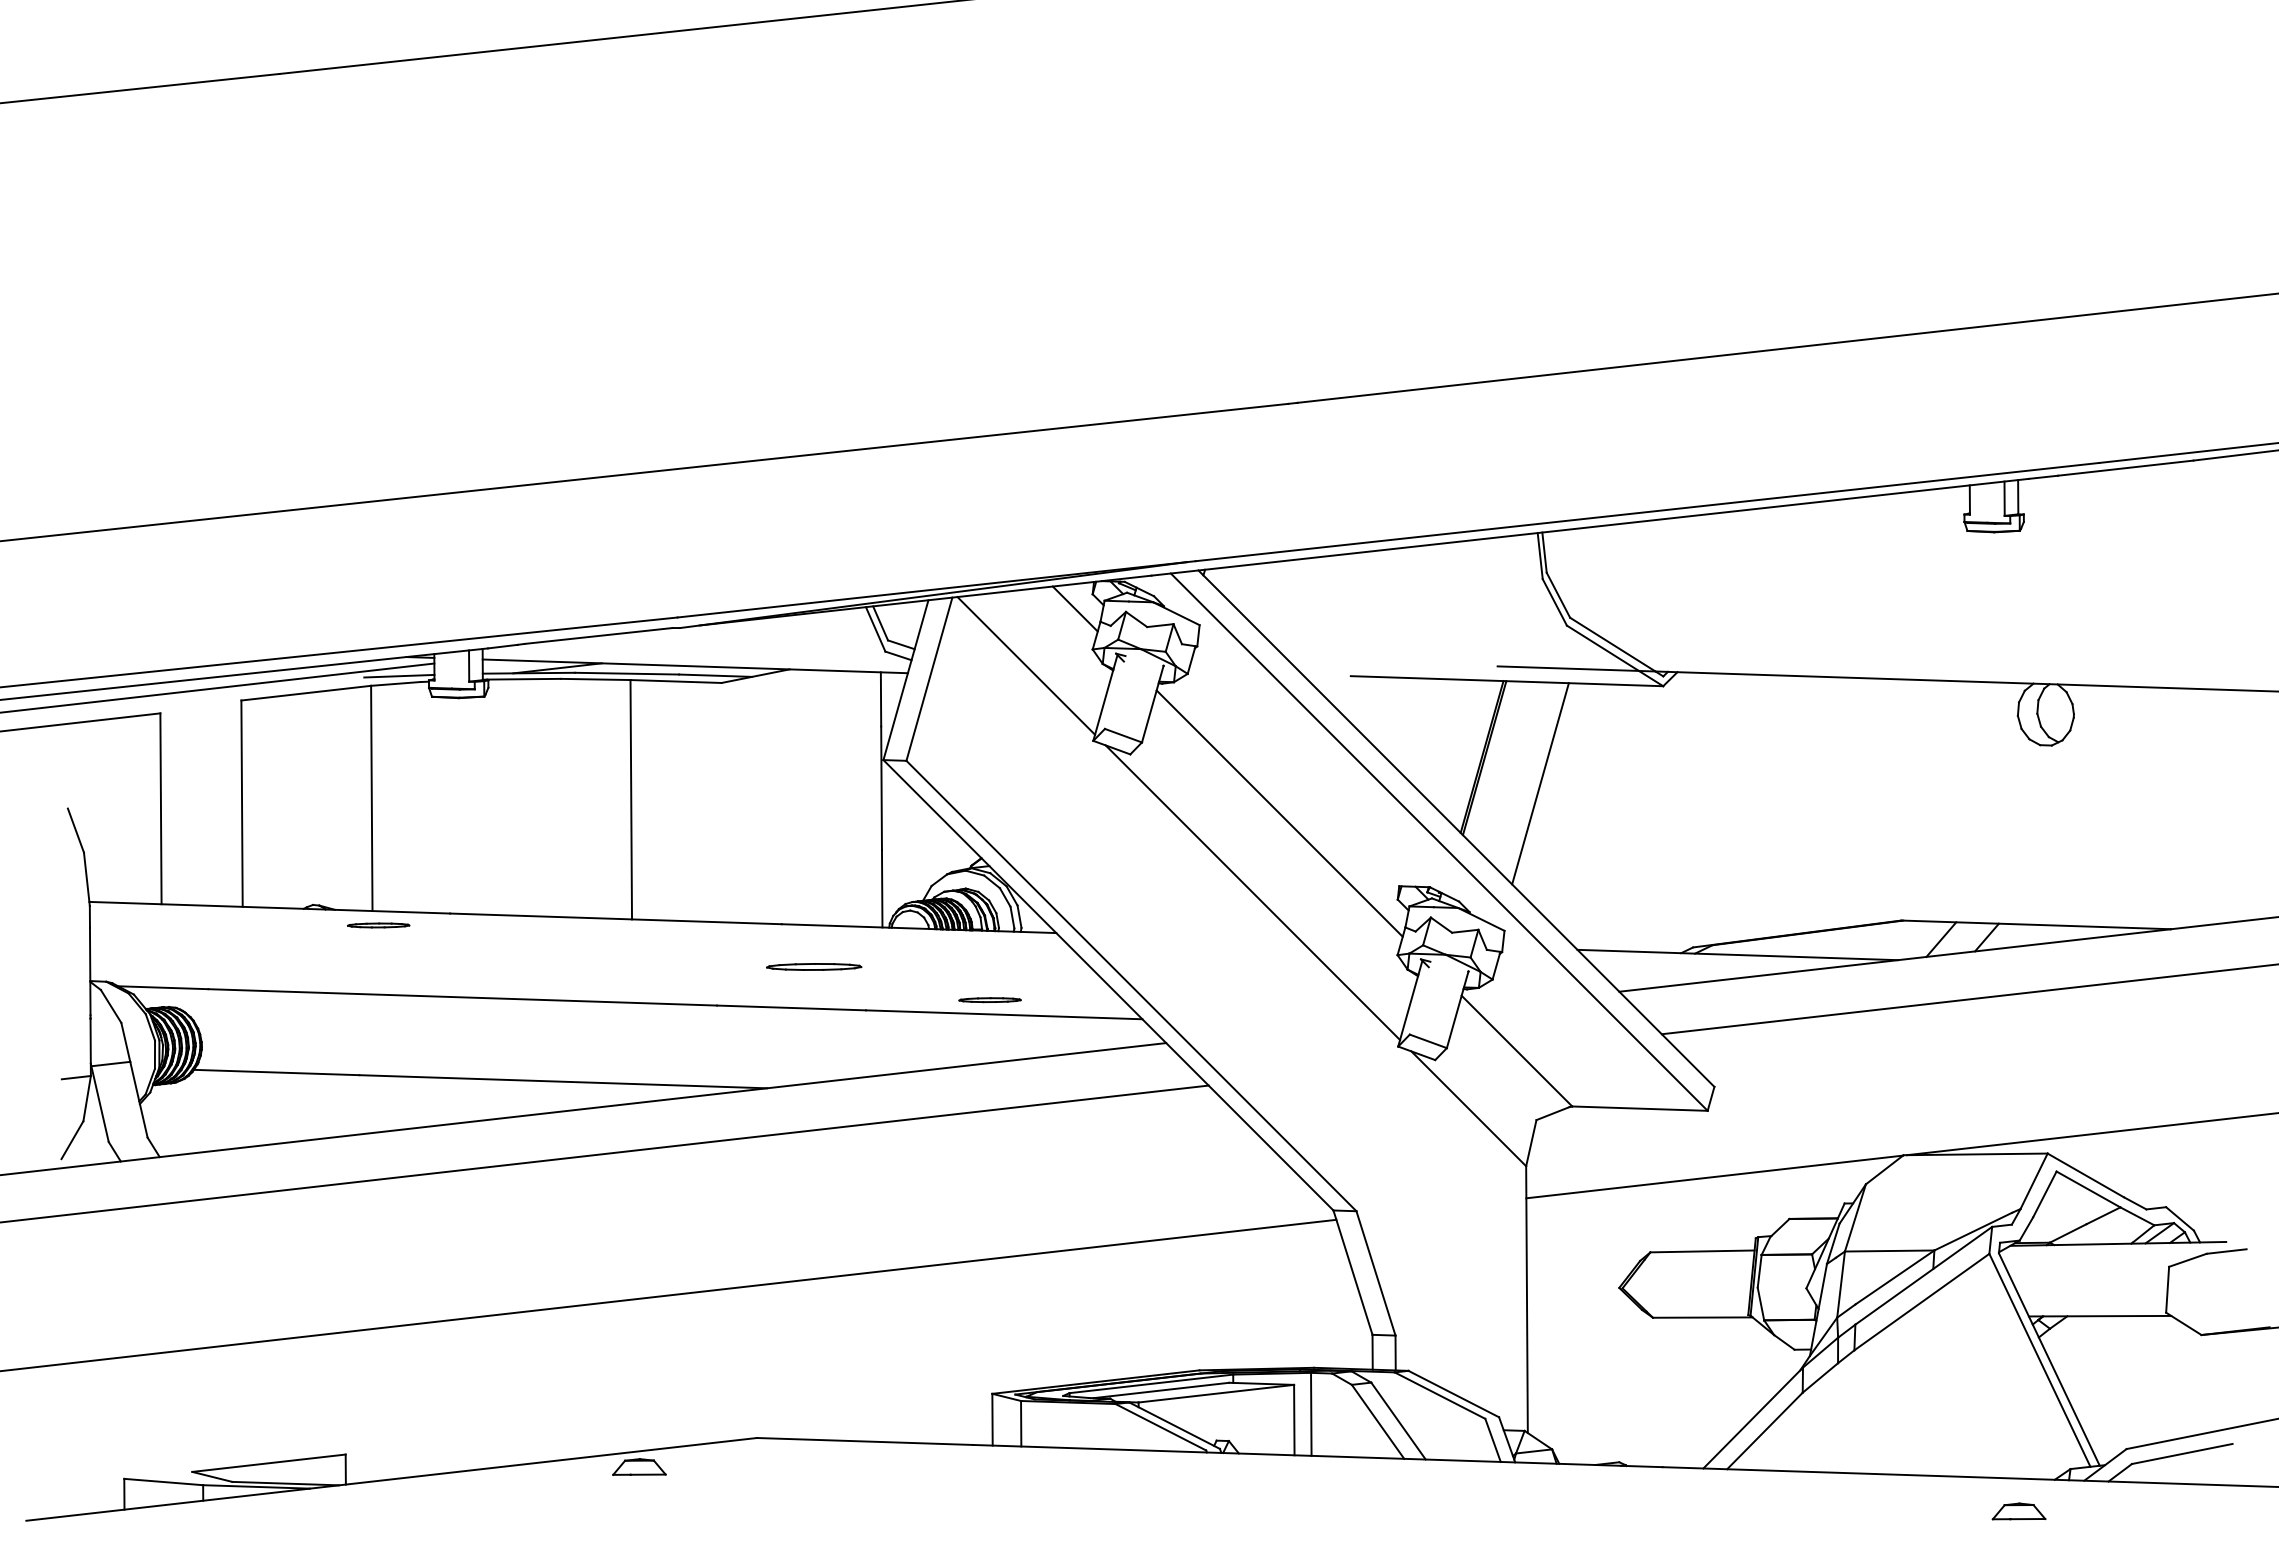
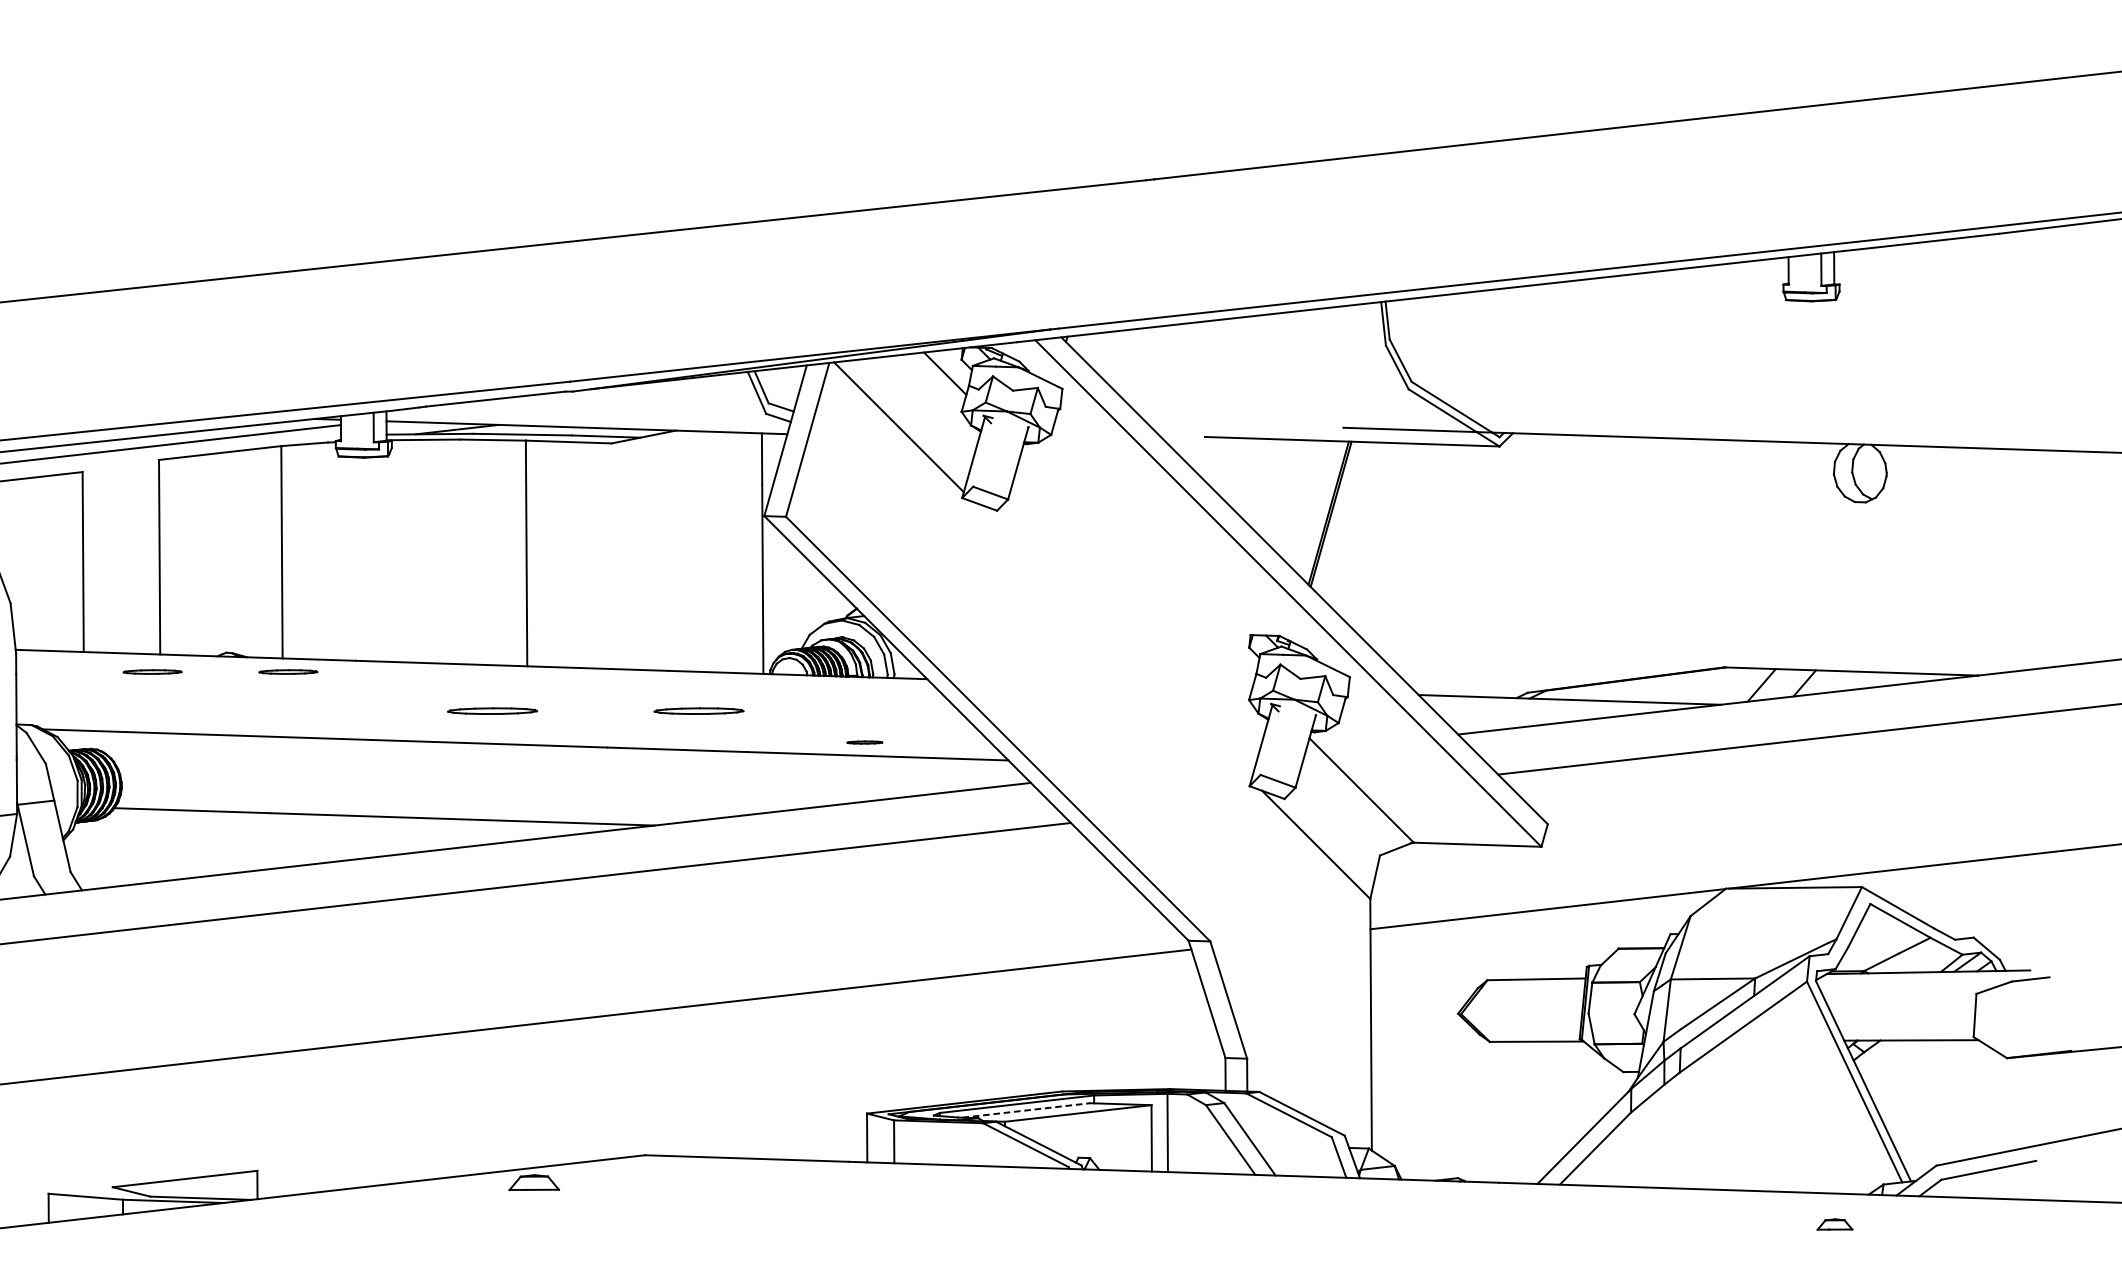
line: (399, 675) -> (308, 436), removed
line: (1540, 783) -> (1383, 538), removed
line: (1279, 813) -> (1137, 566), removed
line: (1252, 892) -> (1112, 640), removed
part: (234, 925) -> (152, 672), added
part: (595, 966) -> (492, 710), added
part: (989, 1000) -> (864, 742), size x0.6
line: (1161, 1390) -> (1026, 1110), solid -> dashed
part: (2018, 1511) -> (1834, 1224), size x0.7

